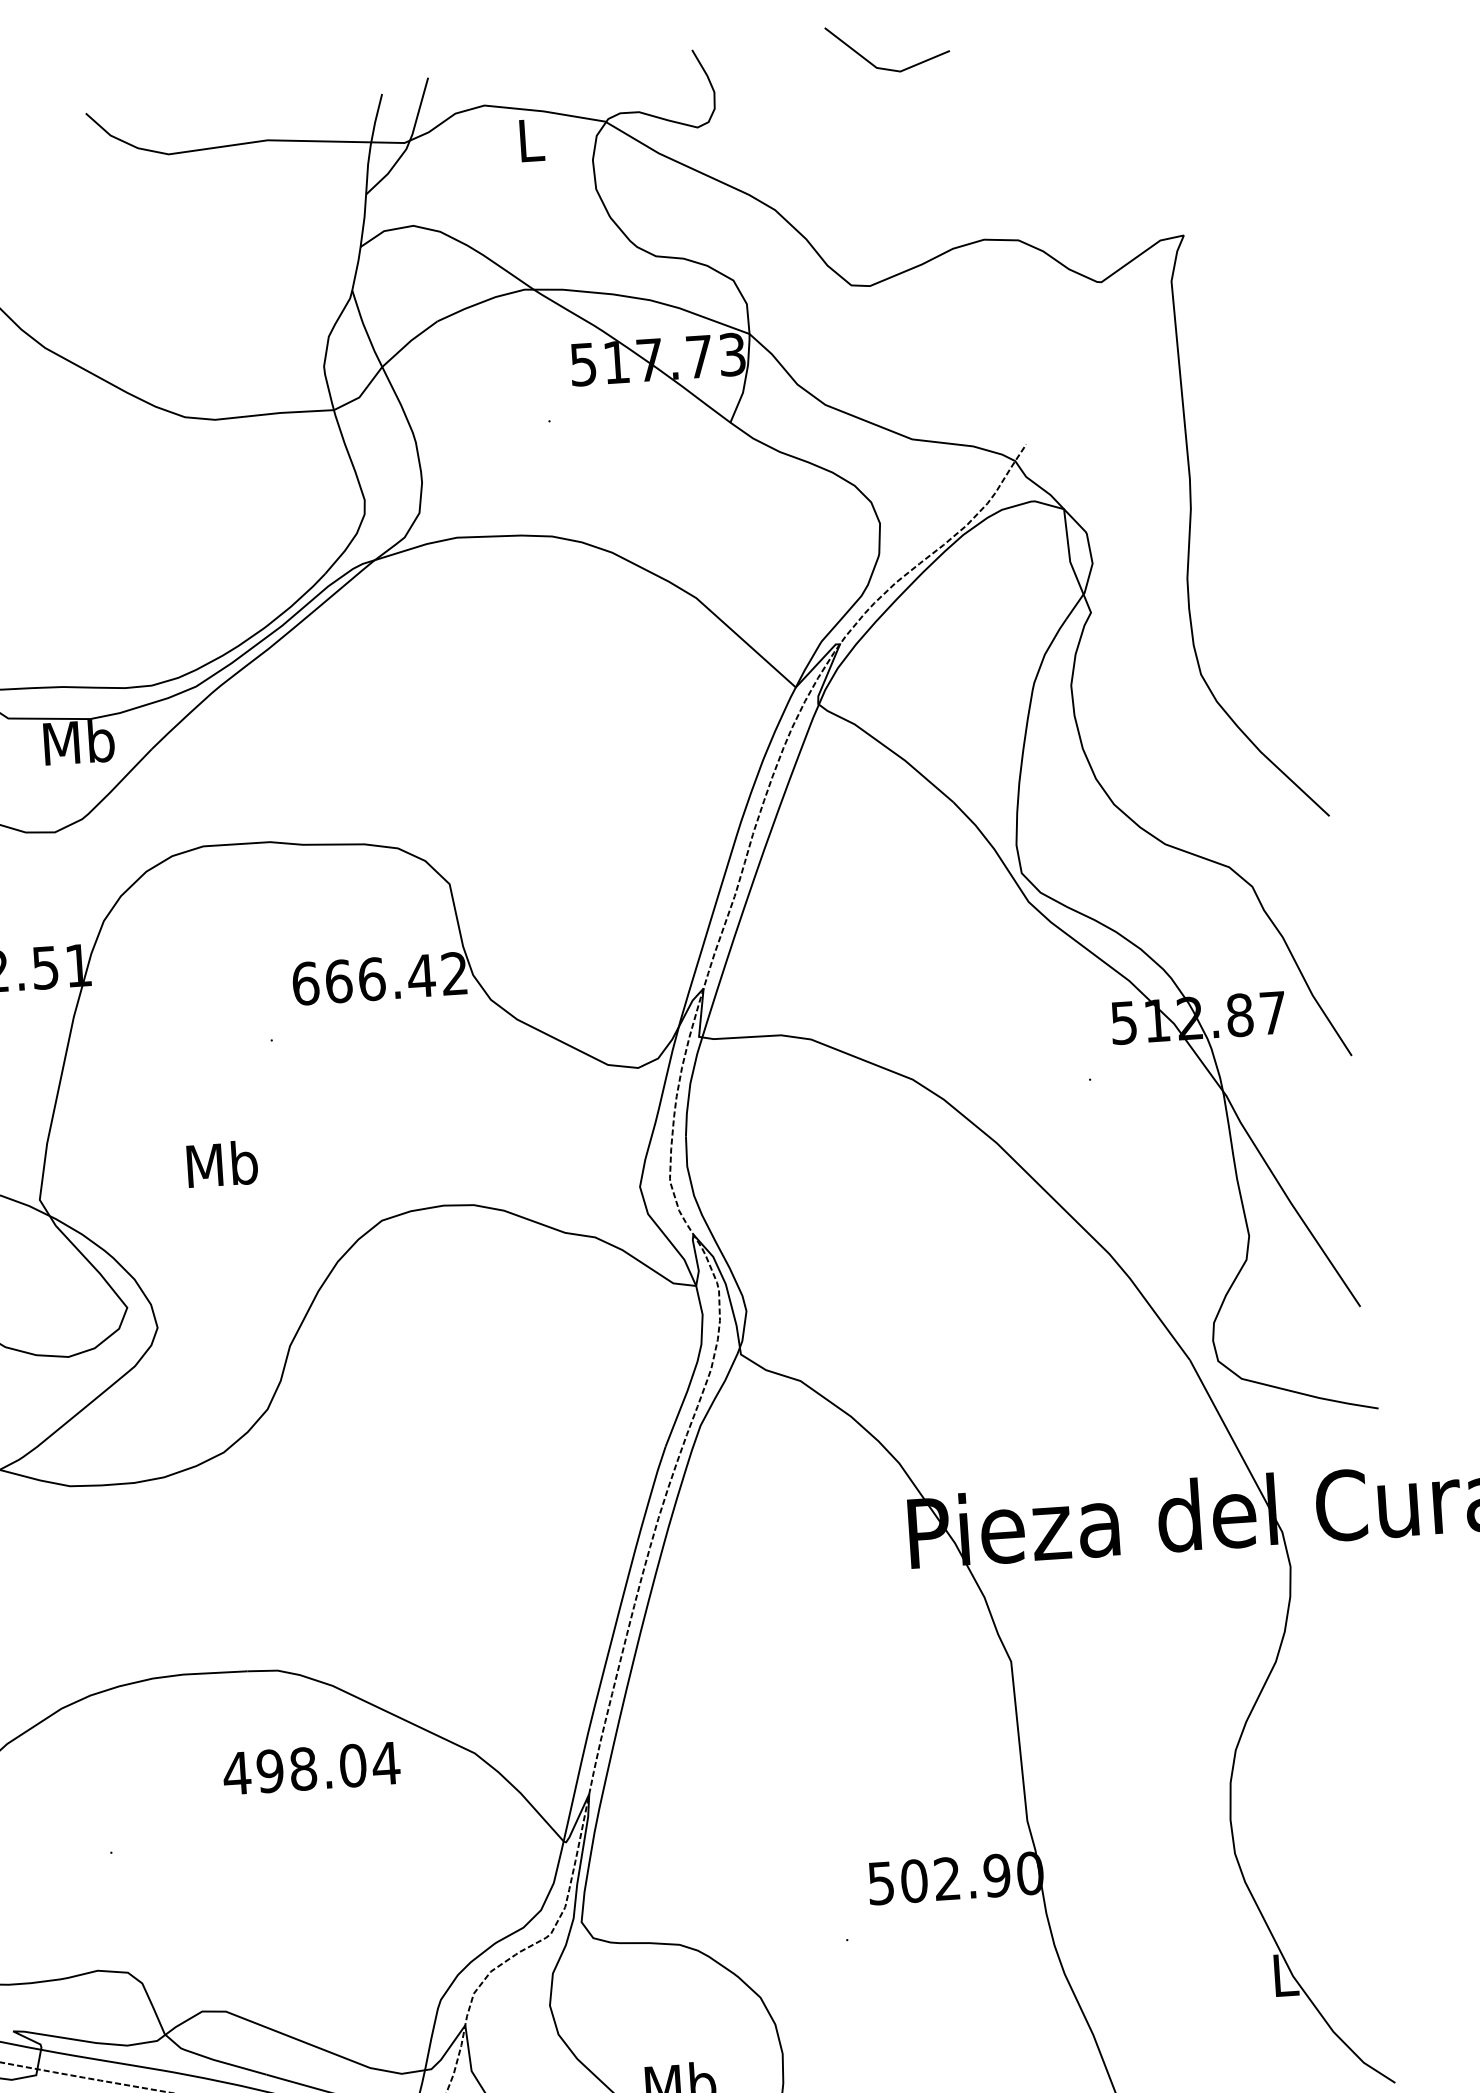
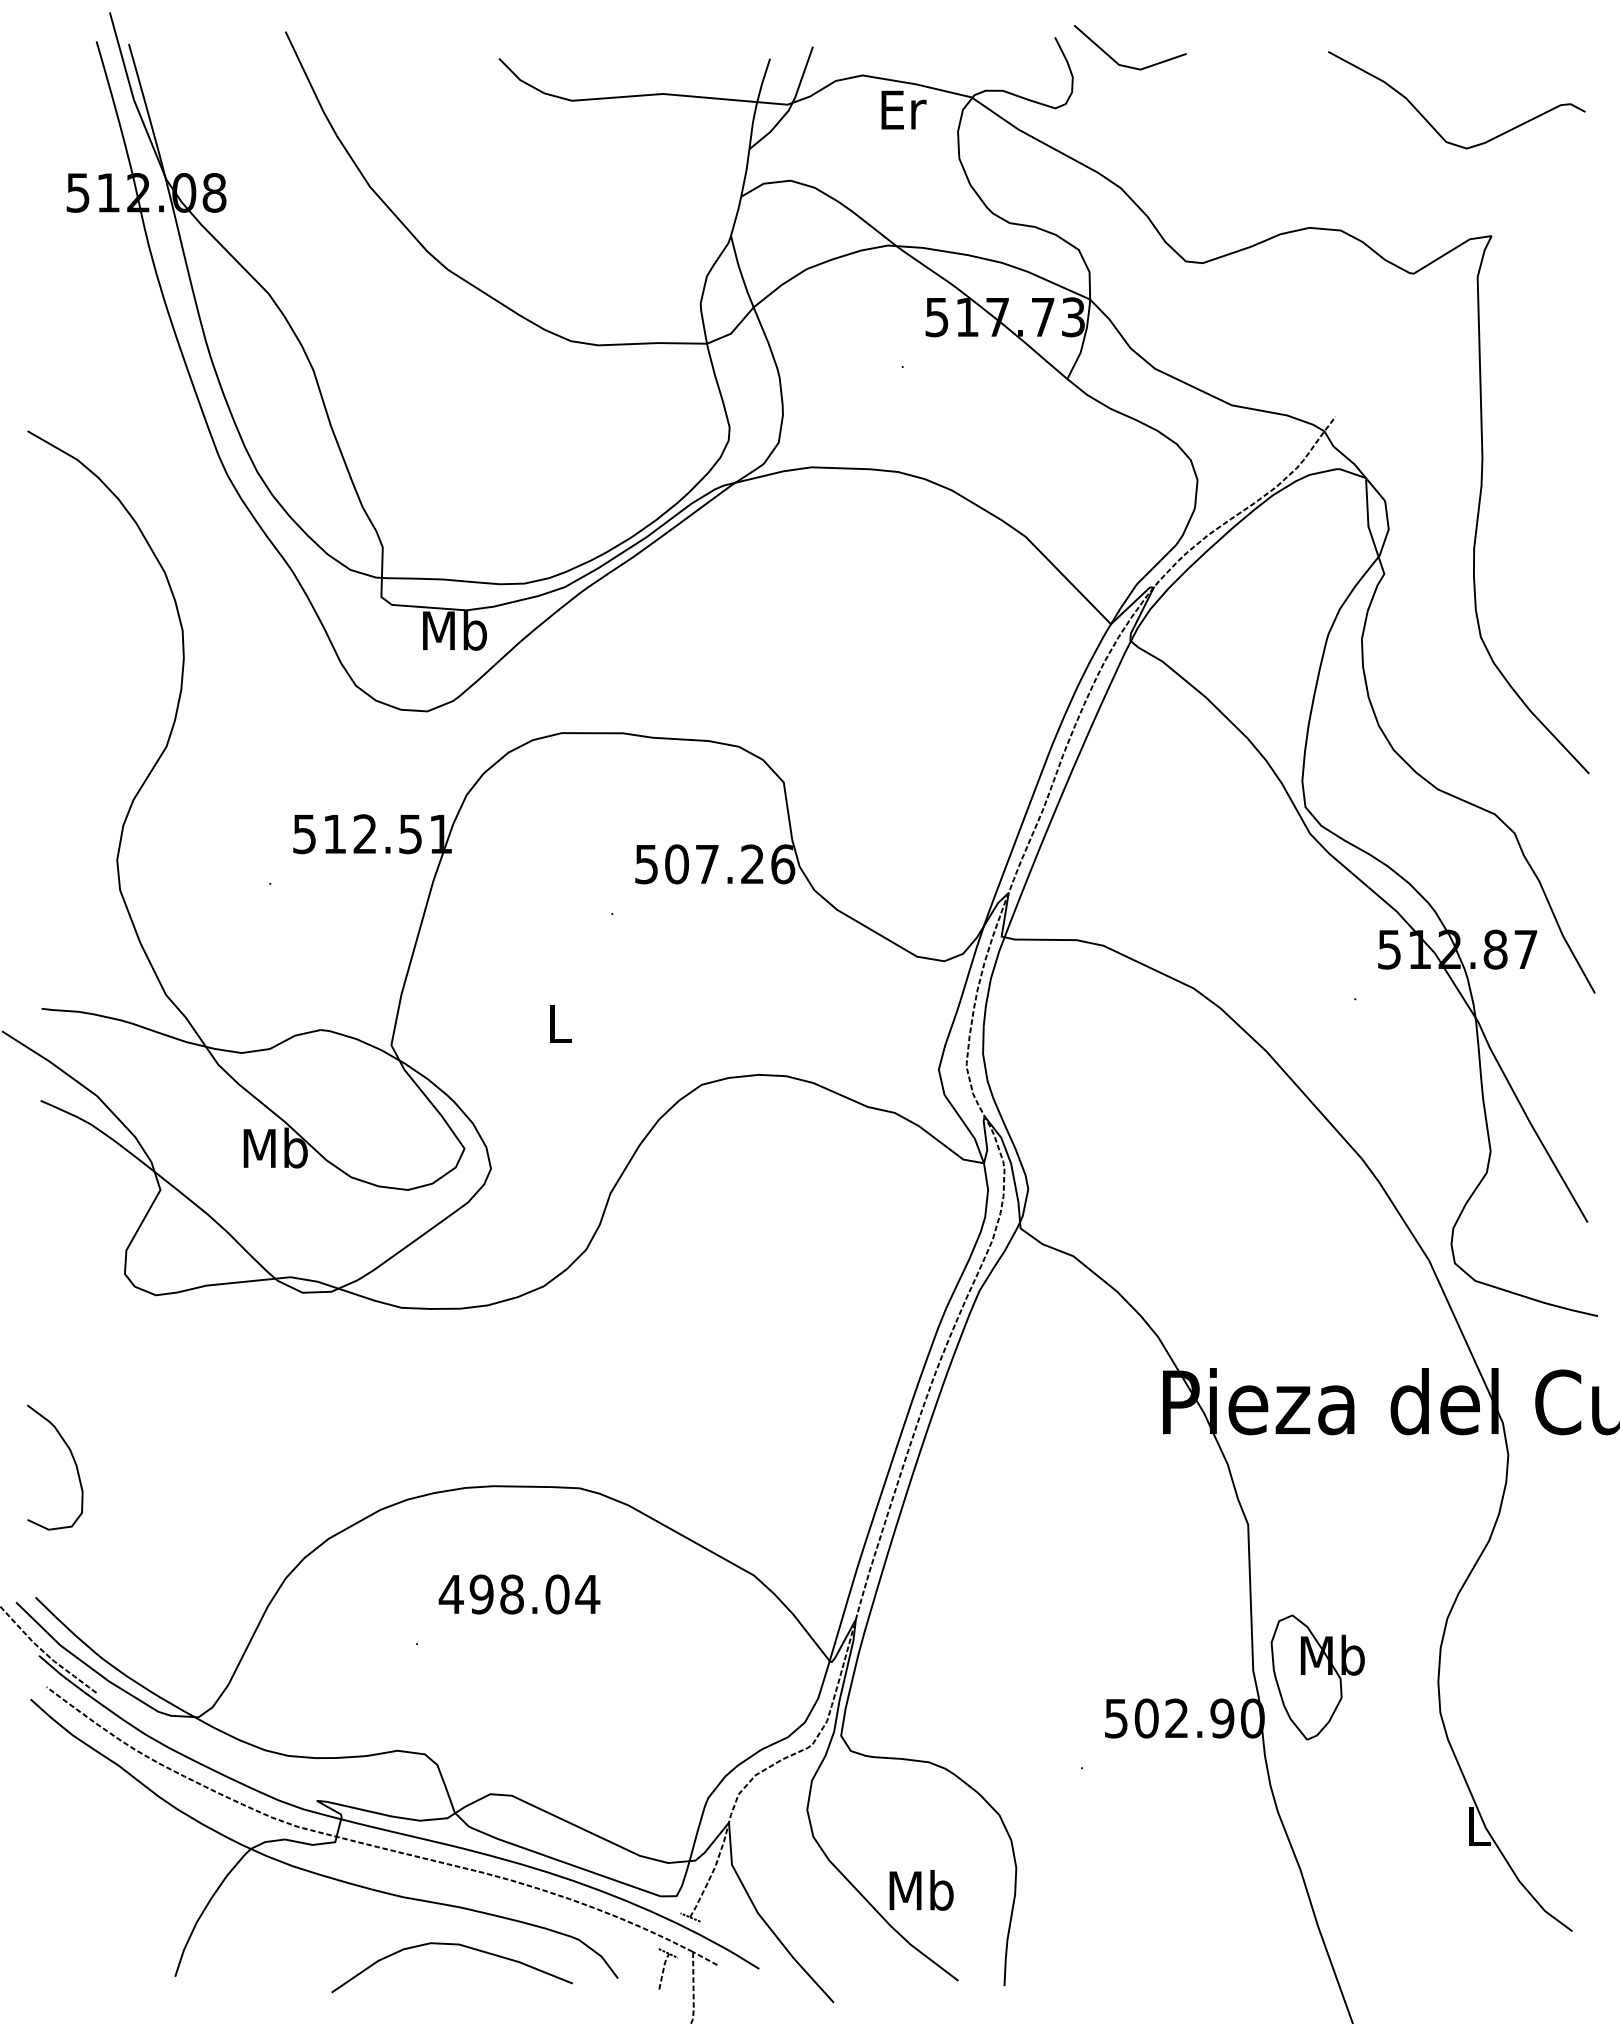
line: (885, 67) -> (1127, 65), moved
curve: (1109, 117) -> (1431, 124), added
text: (531, 139) -> (903, 109), L -> Er
text: (380, 978) -> (715, 864), 666.42 -> 507.26
text: (221, 1163) -> (559, 1023), Mb -> L
text: (311, 1768) -> (519, 1594), moved
part: (1098, 1823) -> (1317, 1677), added

